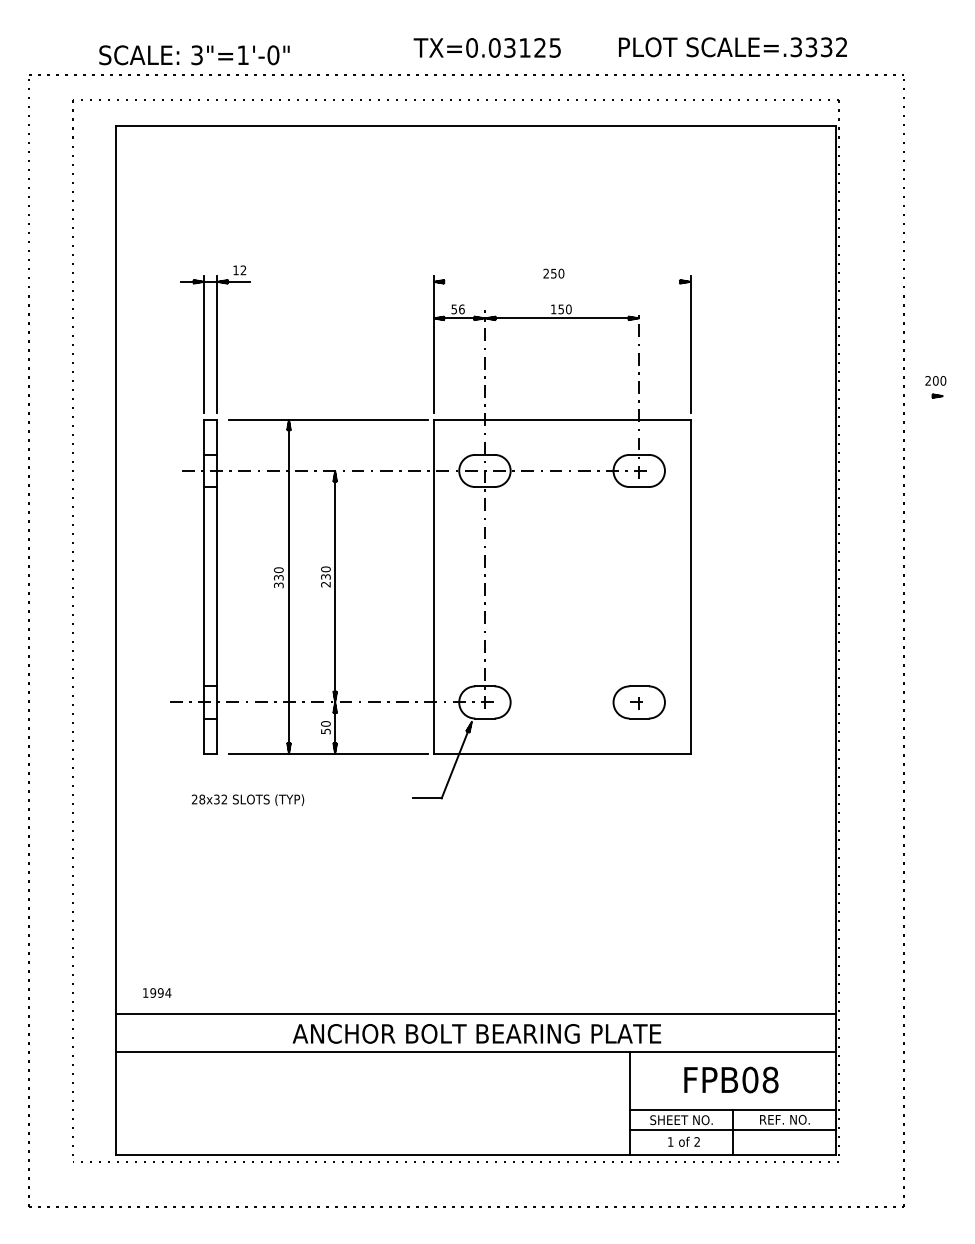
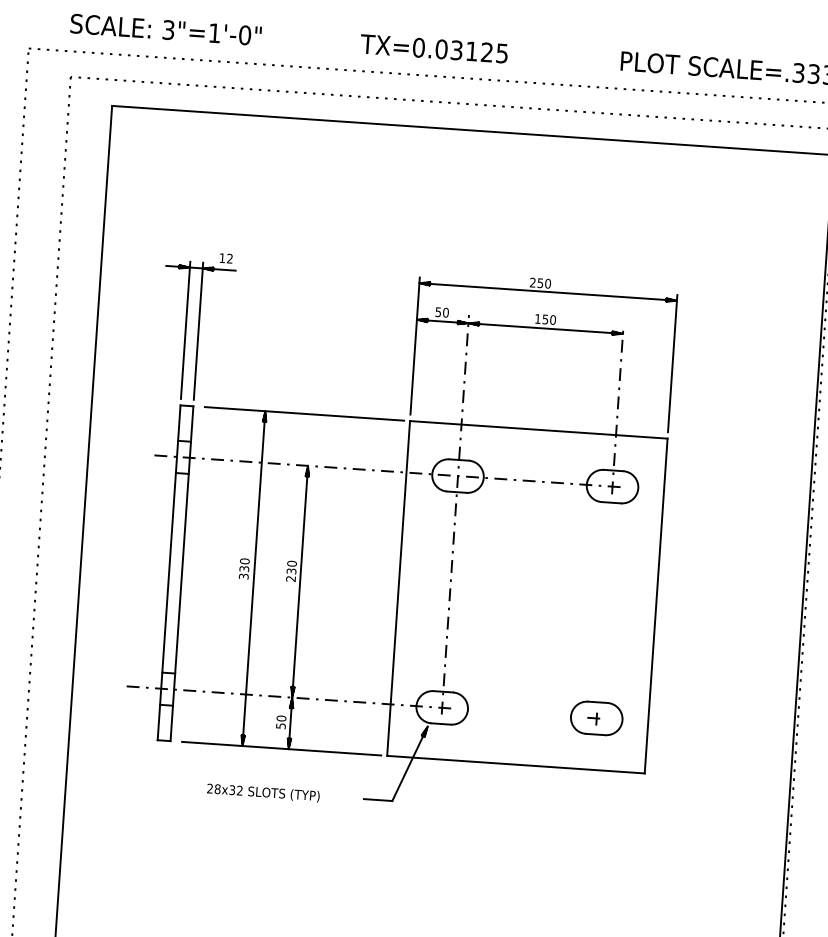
text: (486, 47) -> (433, 48), moved
text: (194, 55) -> (166, 30), moved
line: (561, 281) -> (547, 291), added
text: (461, 308) -> (445, 311), 56 -> 50
text: (247, 799) -> (262, 792), moved

